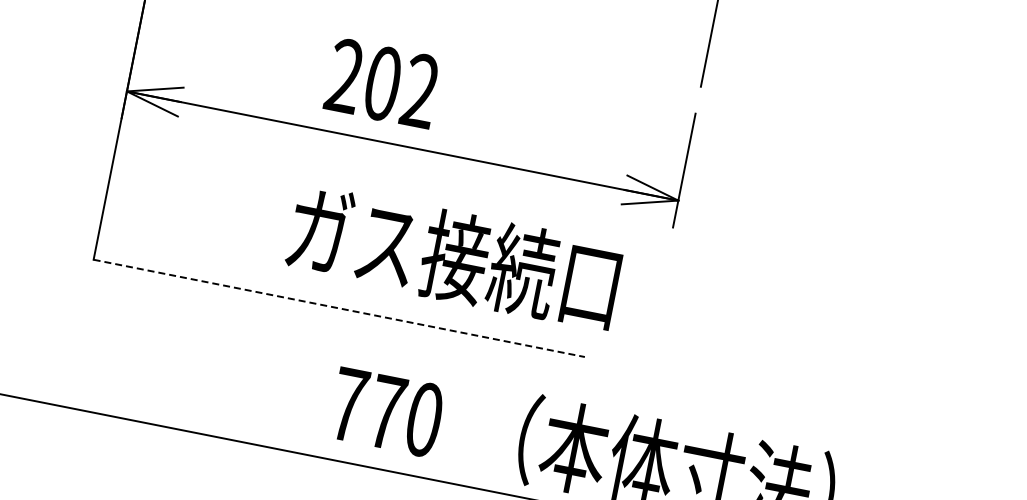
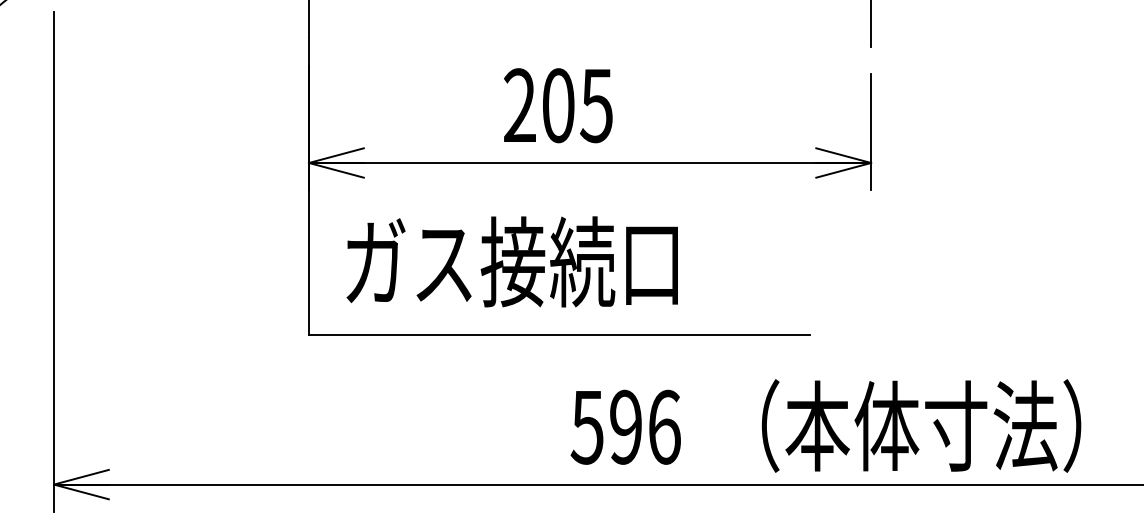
text: (420, 90) -> (596, 105), 202 -> 205
text: (453, 256) -> (511, 261), moved
line: (339, 308) -> (559, 334), dashed -> solid
text: (386, 411) -> (625, 426), 770 -> 596

